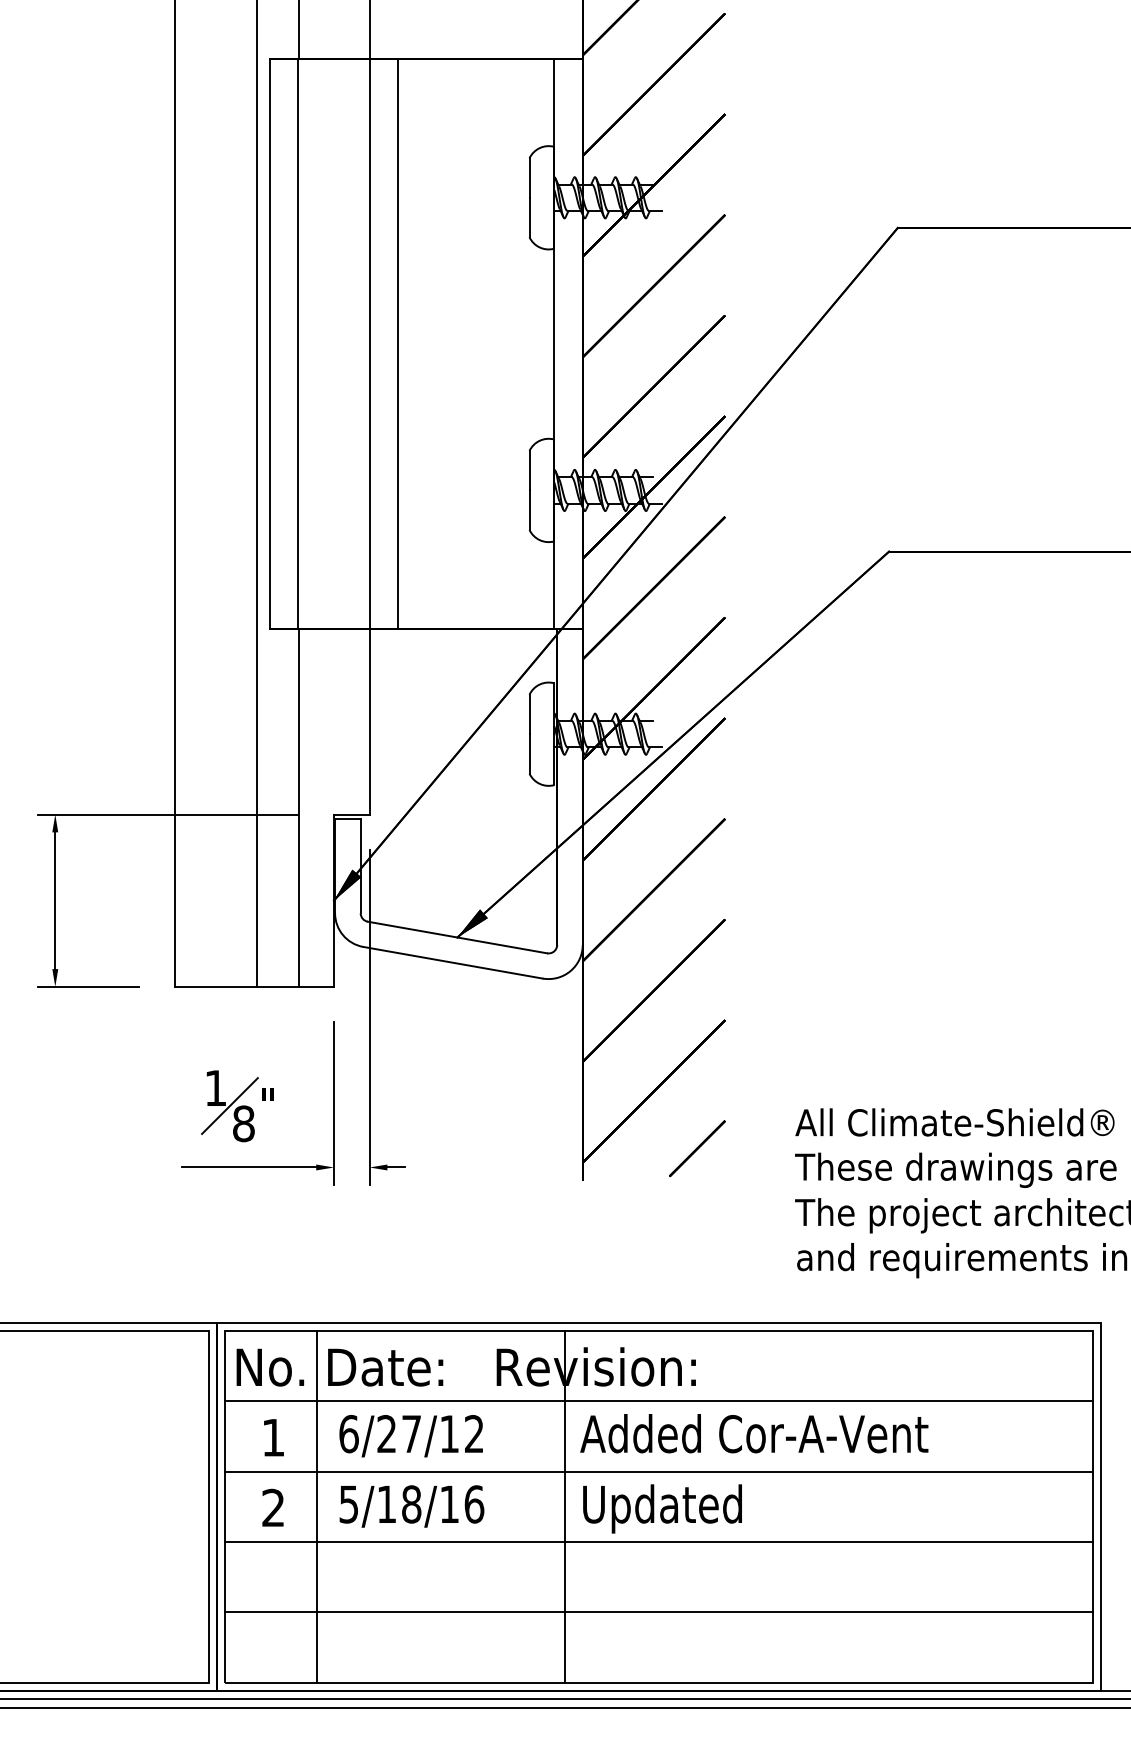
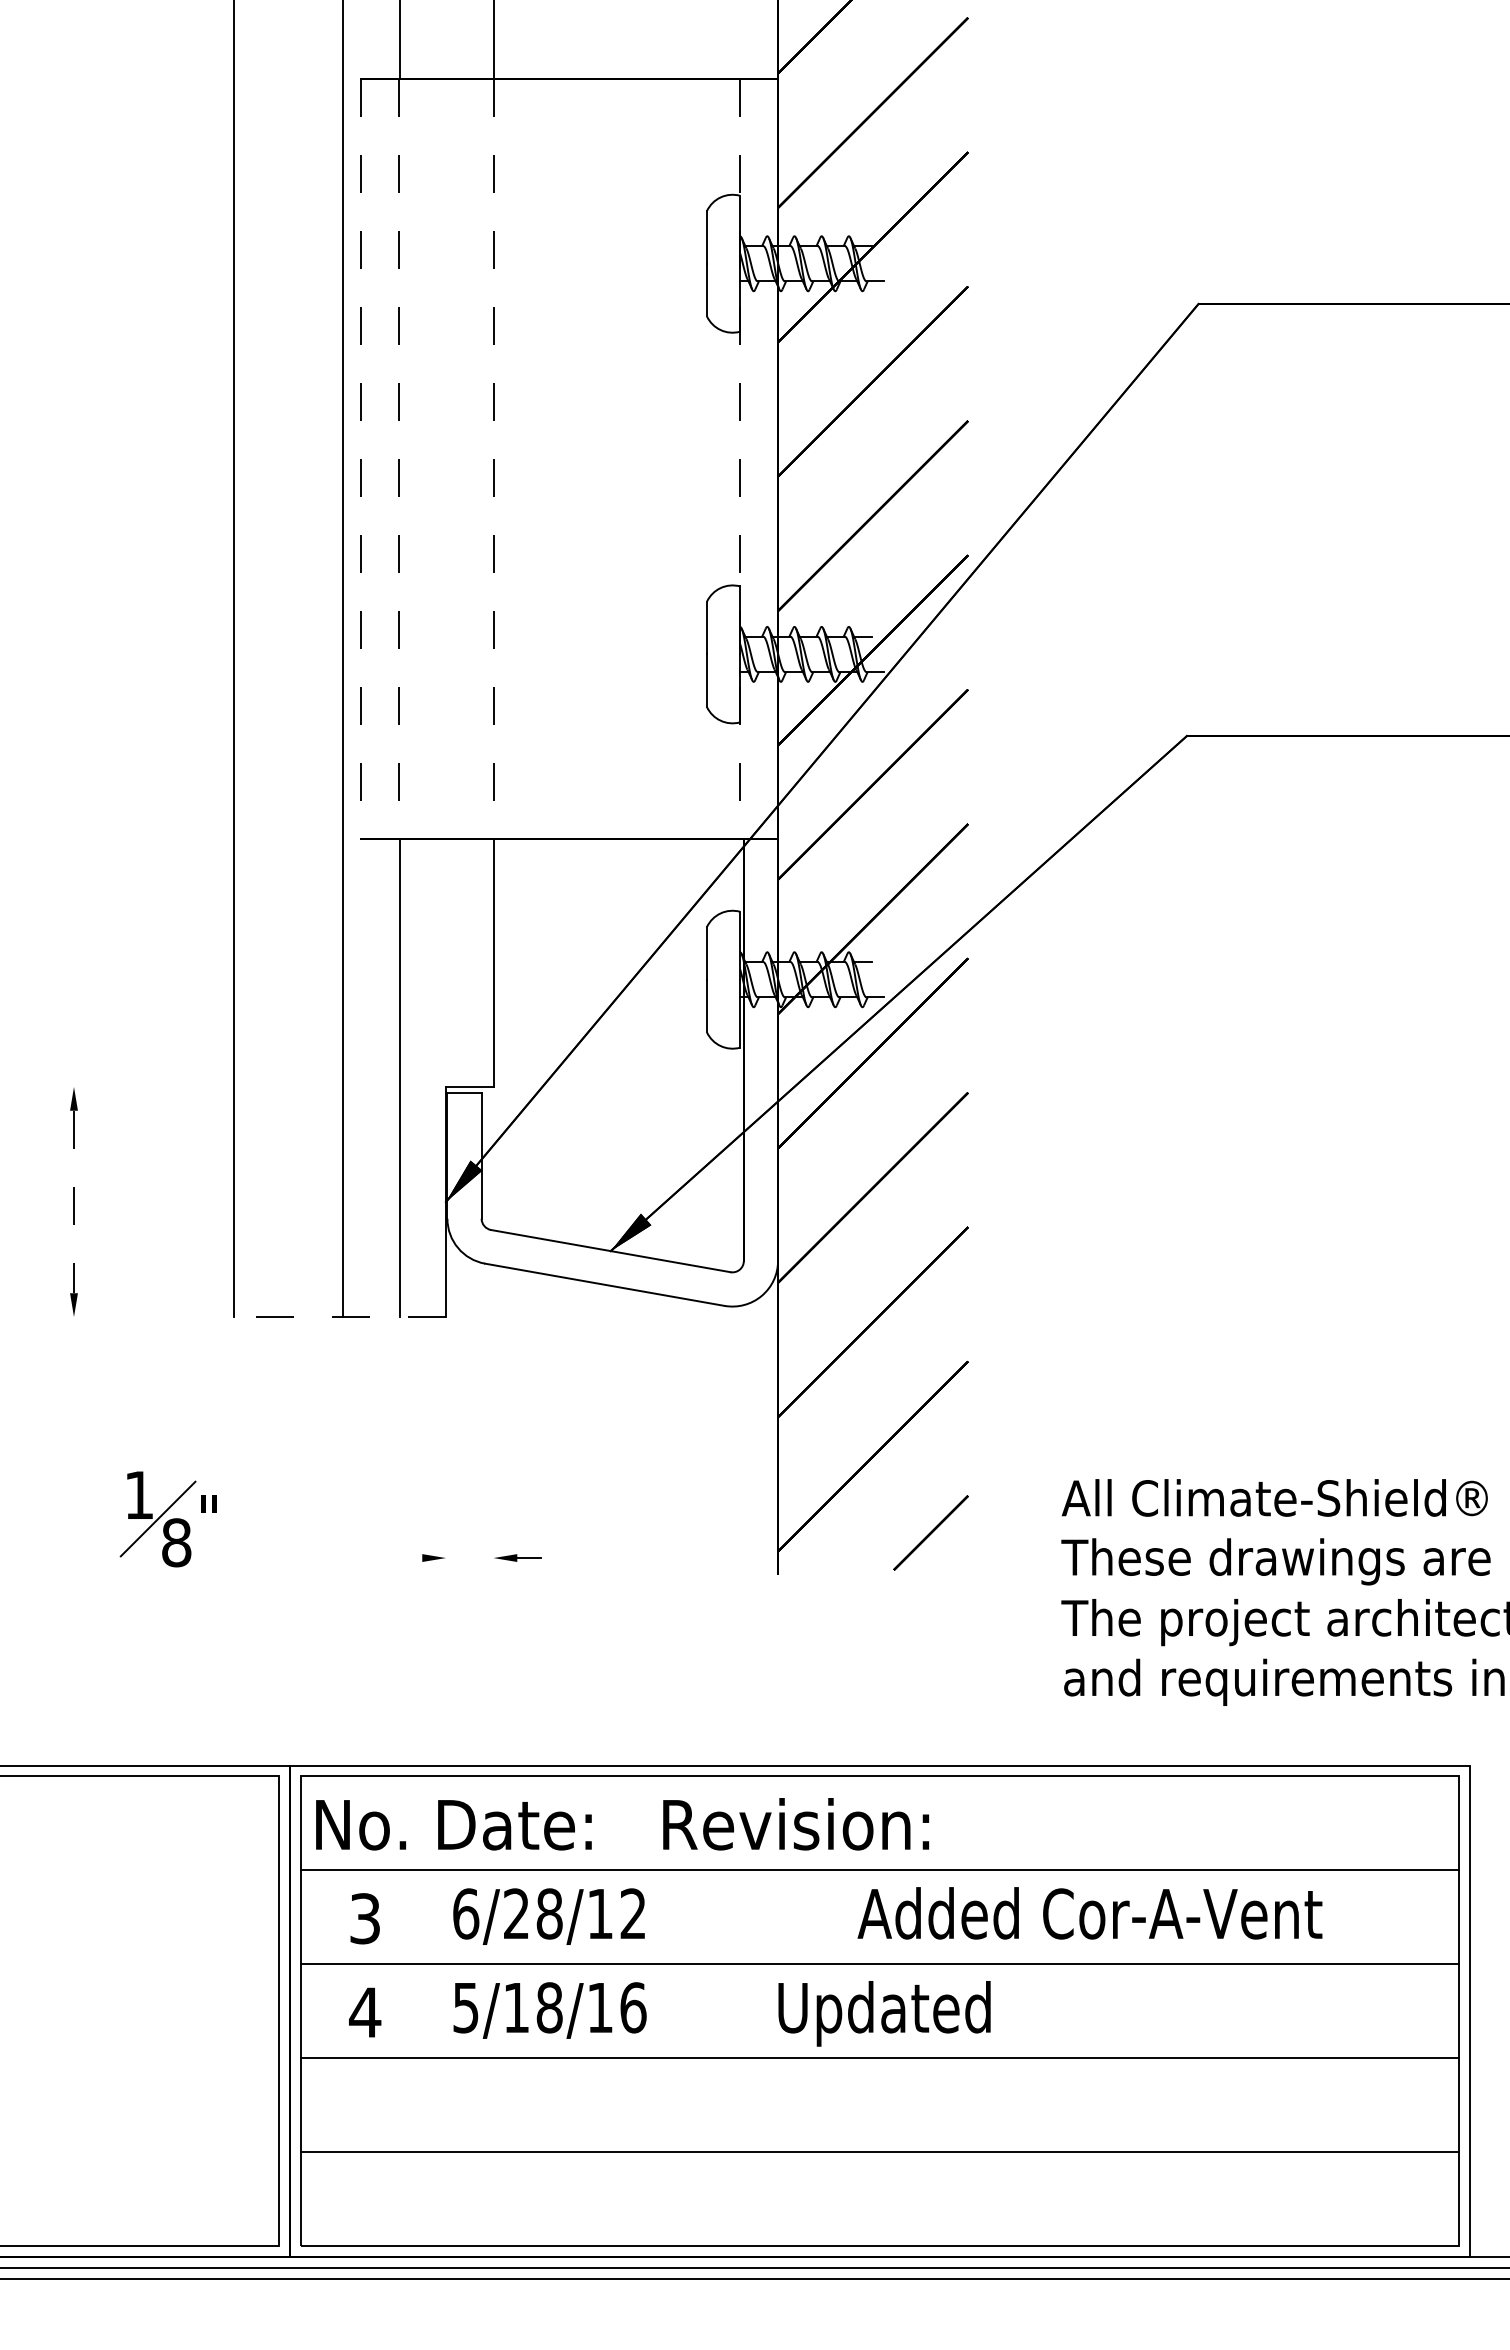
line: (269, 344) -> (360, 459), solid -> dashed
line: (298, 344) -> (398, 459), solid -> dashed
line: (369, 344) -> (493, 459), solid -> dashed
line: (398, 344) -> (531, 459), removed
line: (554, 344) -> (740, 459), solid -> dashed
line: (168, 814) -> (224, 1087), removed
line: (55, 901) -> (74, 1202), solid -> dashed
line: (88, 987) -> (118, 1317), removed
line: (254, 987) -> (339, 1317), solid -> dashed
line: (369, 1017) -> (493, 1357), removed
line: (334, 1103) -> (446, 1472), removed
part: (236, 1106) -> (167, 1519), moved
line: (248, 1167) -> (332, 1558), removed
text: (411, 1433) -> (549, 1913), 6/27/12 -> 6/28/12
text: (753, 1433) -> (1089, 1913), moved
text: (272, 1437) -> (364, 1918), 1 -> 3
line: (317, 1506) -> (423, 2010), removed
line: (565, 1506) -> (754, 2010), removed
text: (273, 1507) -> (365, 2012), 2 -> 4

